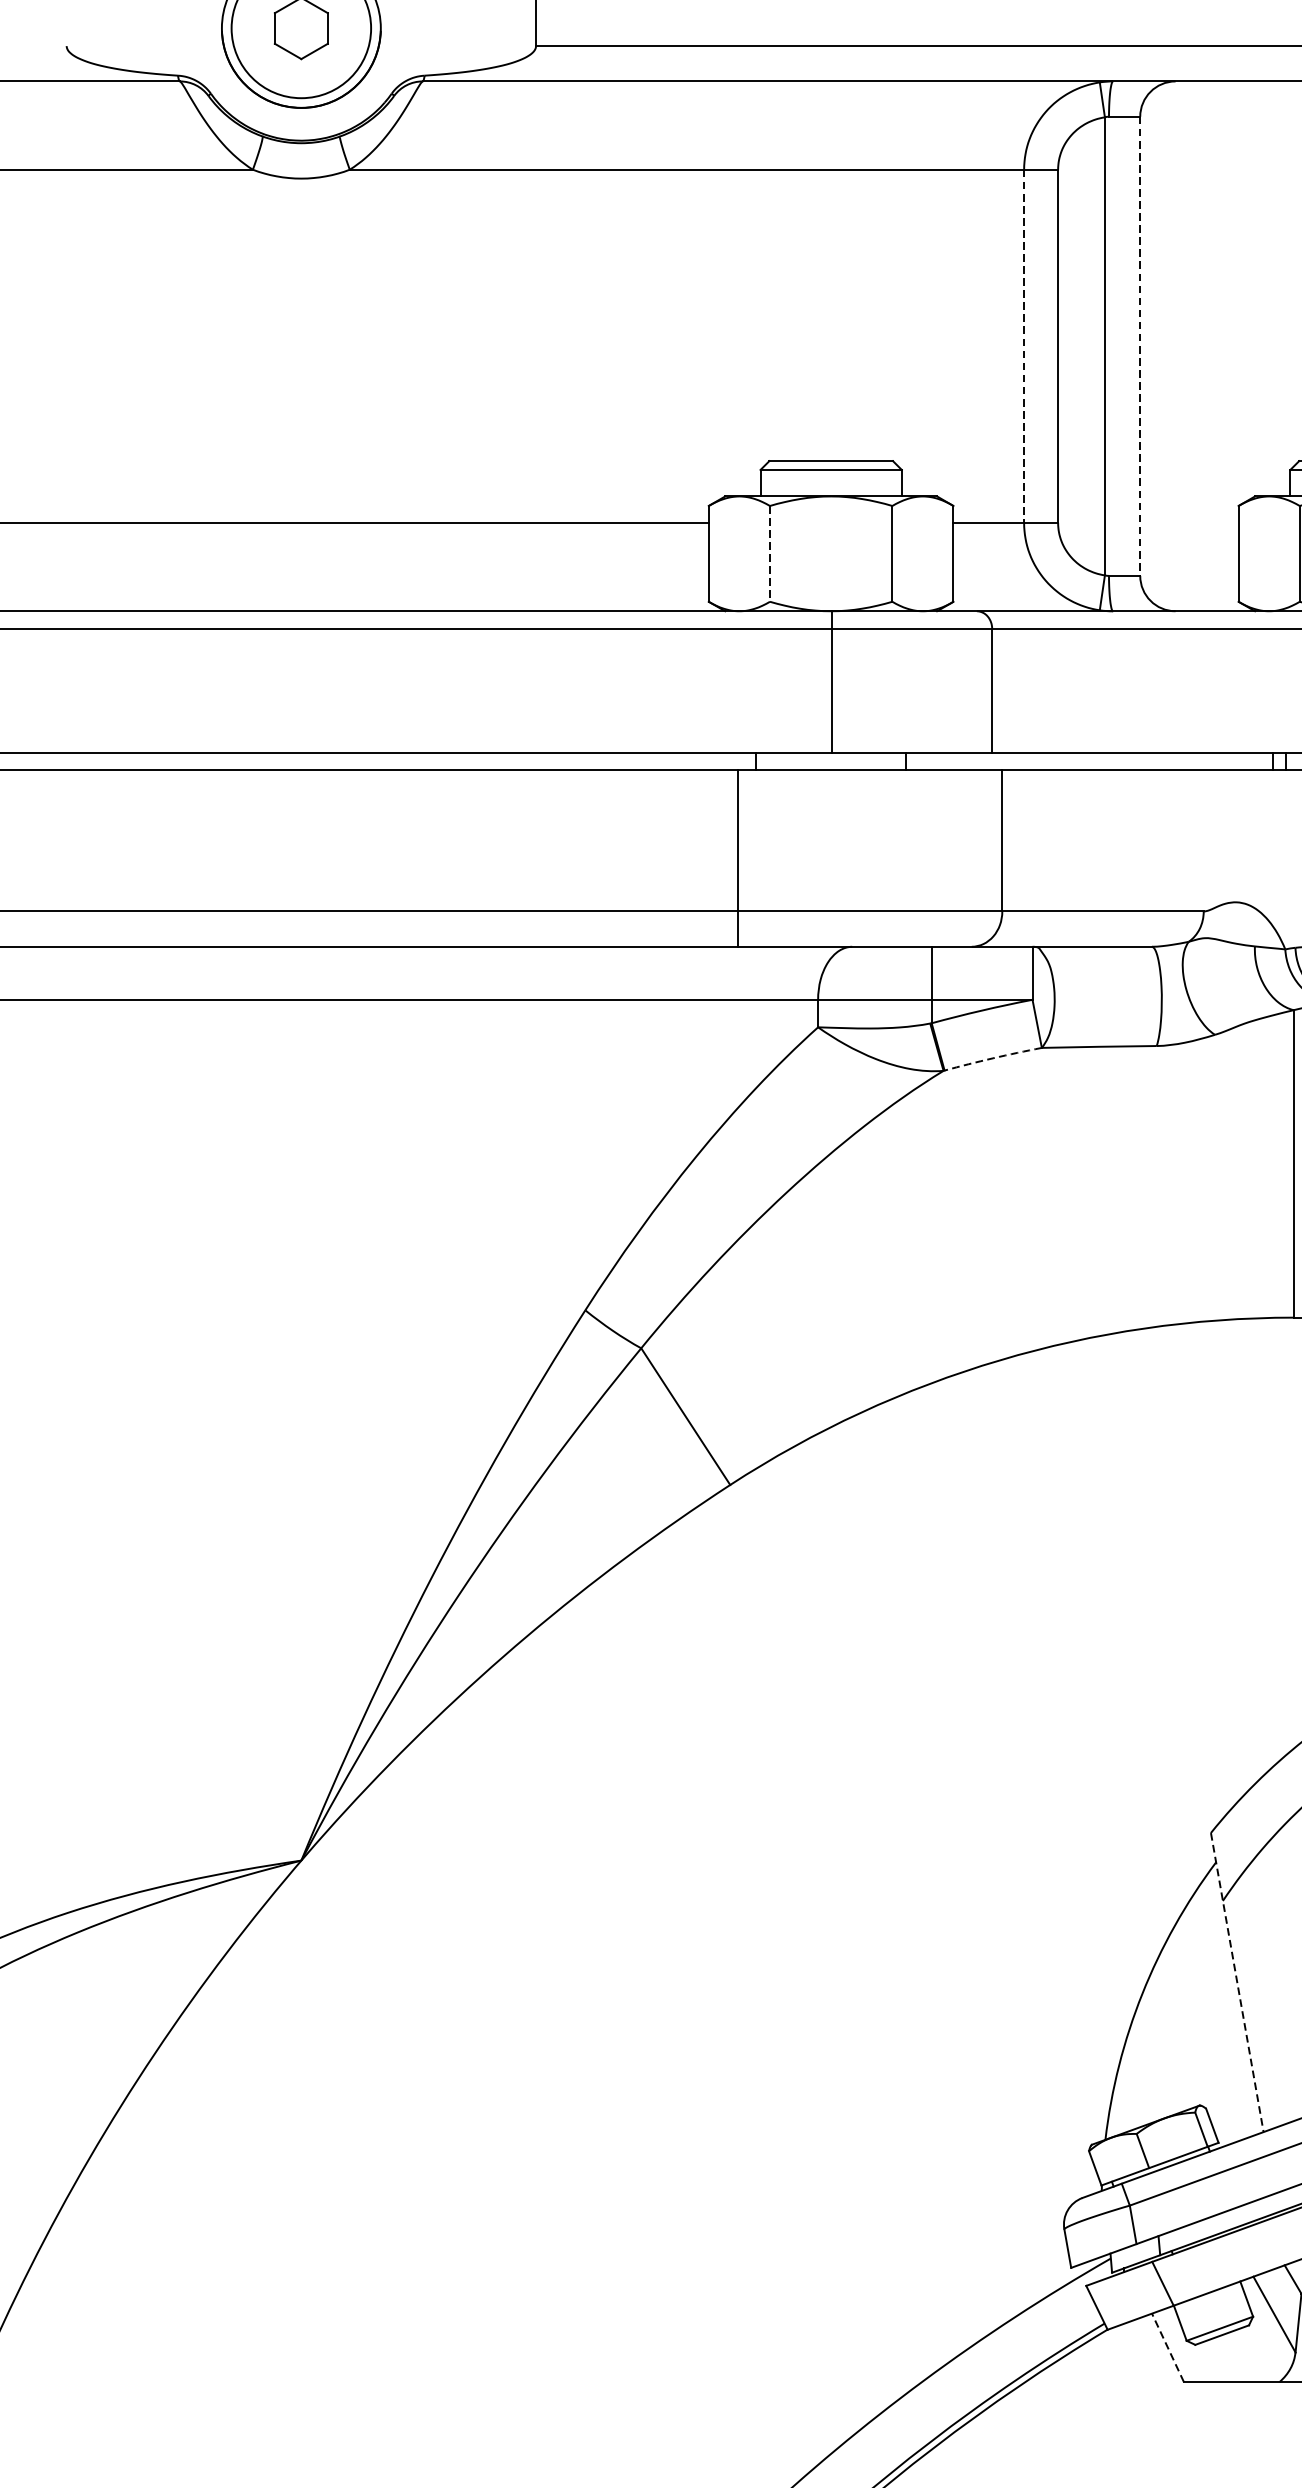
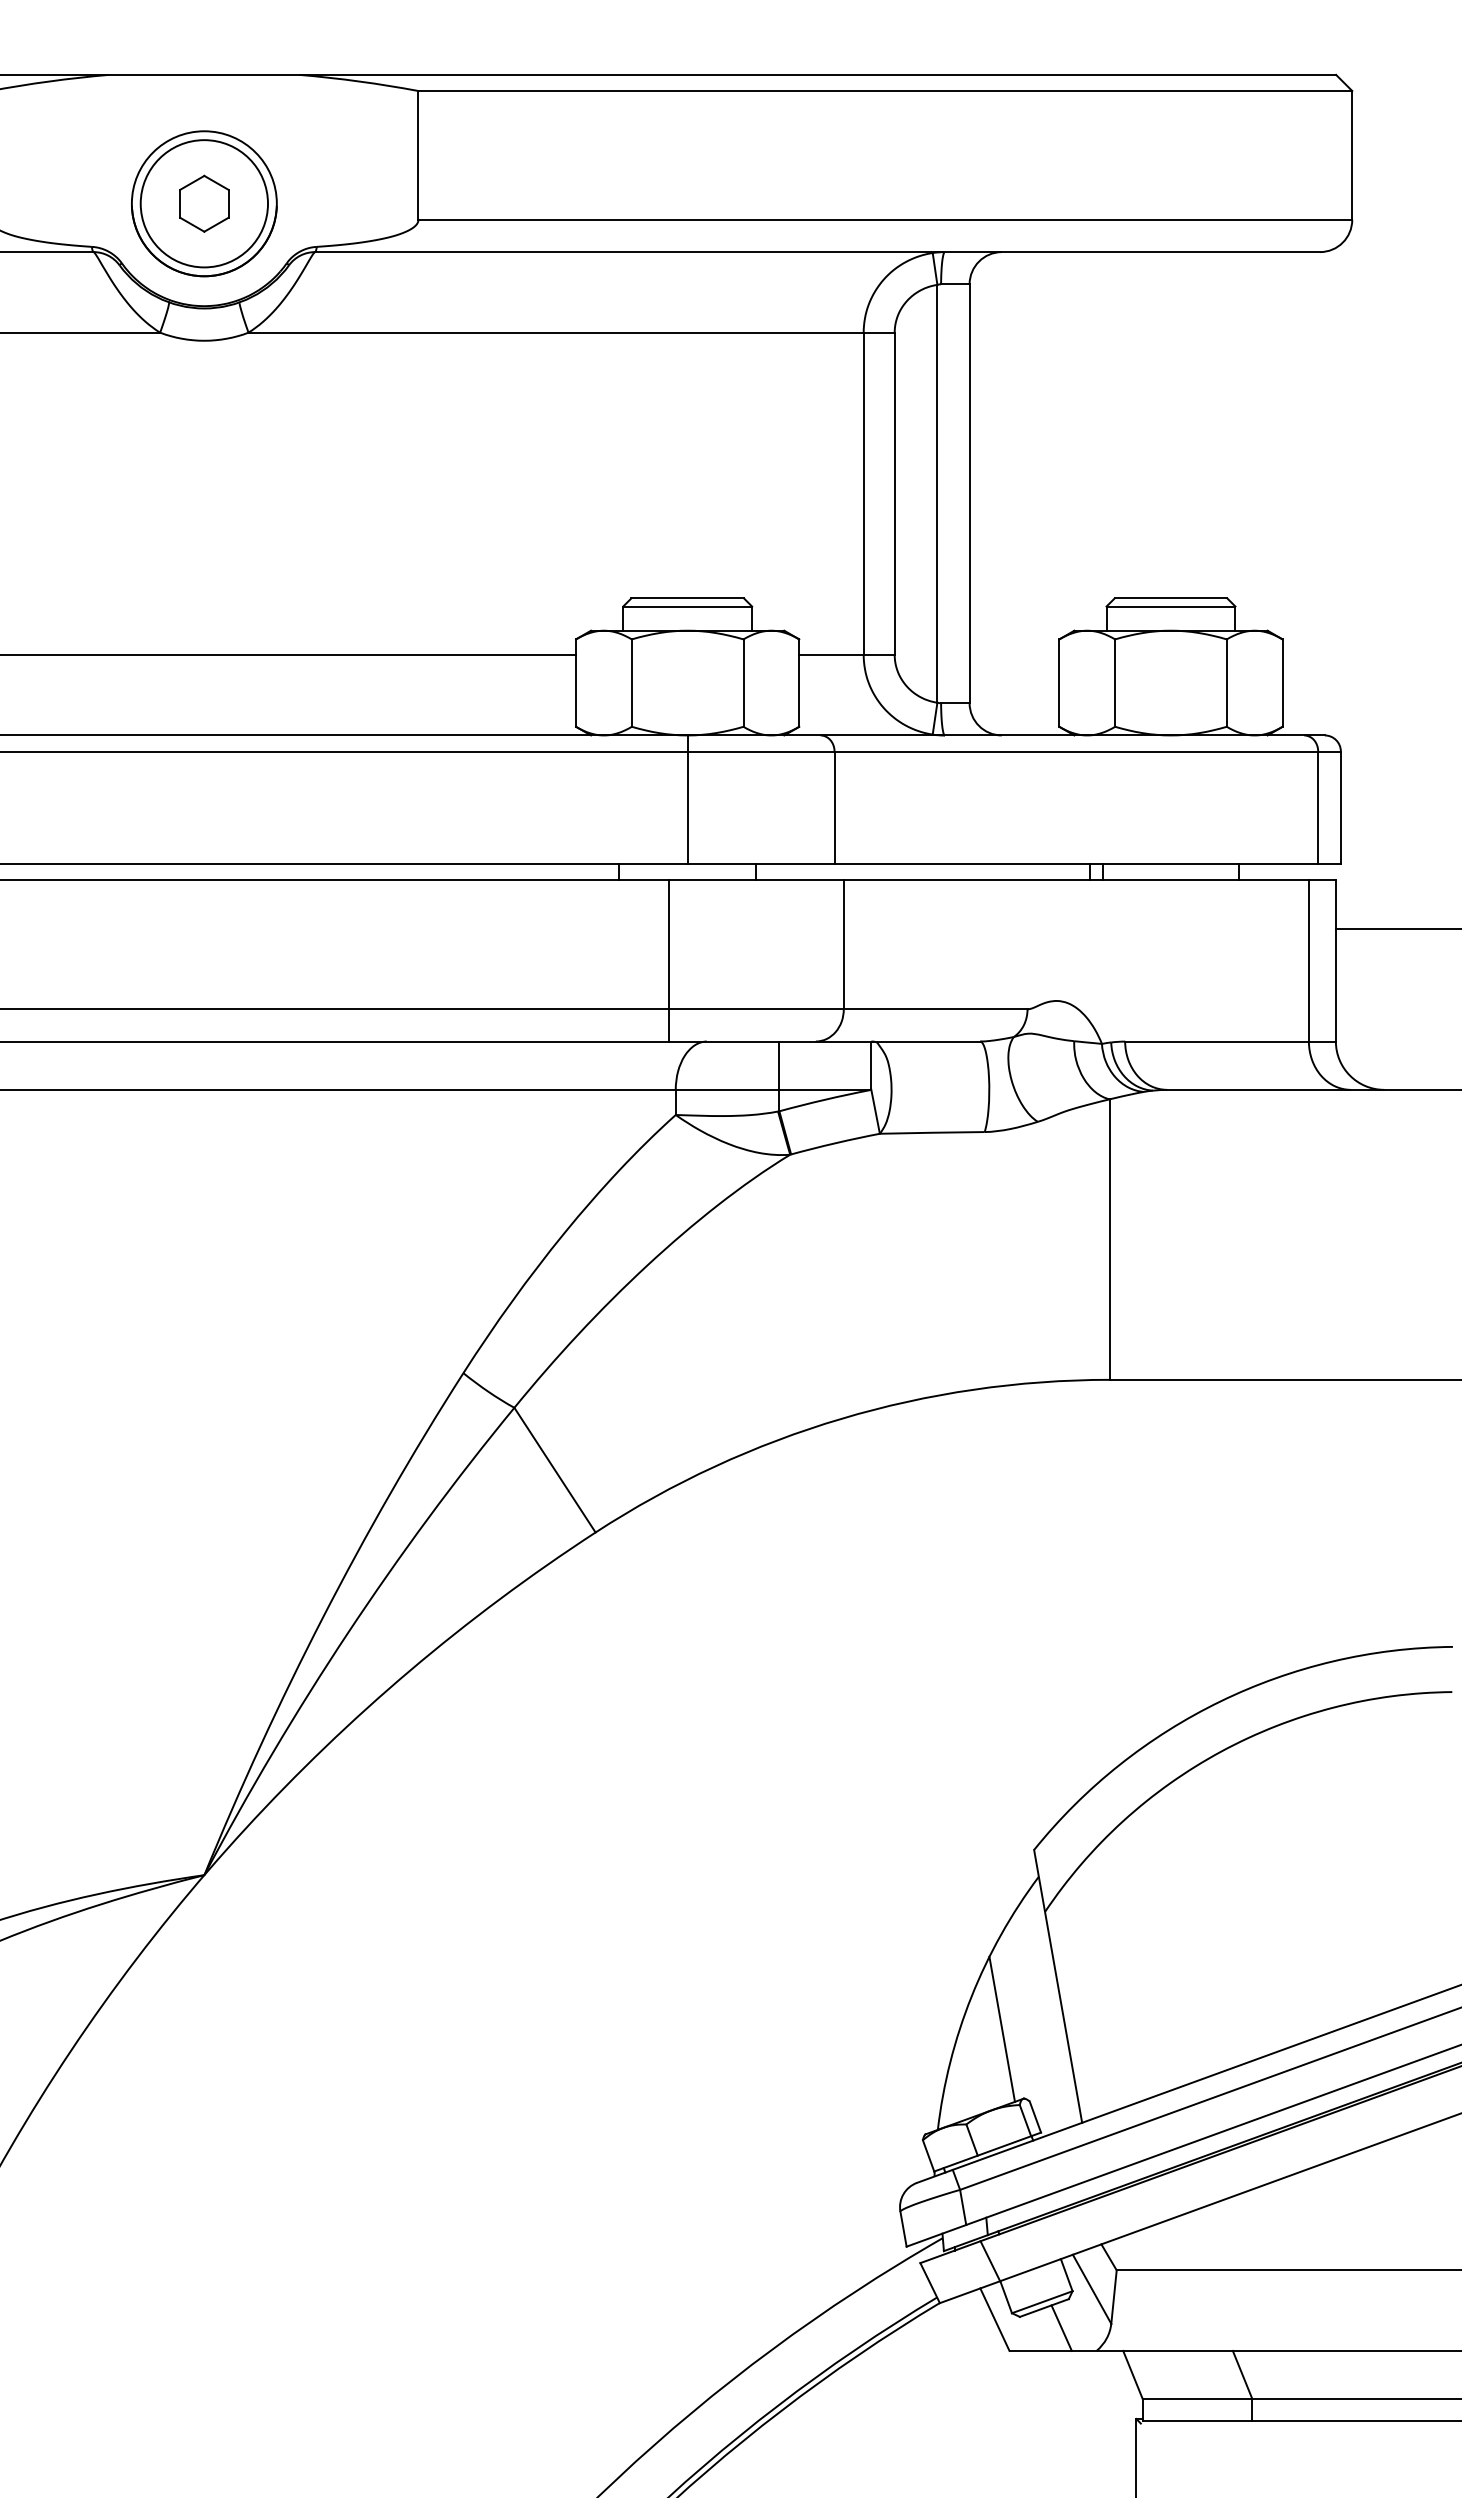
line: (1023, 347) -> (863, 494), dashed -> solid
line: (1140, 347) -> (969, 494), dashed -> solid
line: (769, 554) -> (631, 683), dashed -> solid
line: (737, 857) -> (669, 960), moved
arc: (993, 1058) -> (835, 1143), dashed -> solid
line: (1237, 1982) -> (1058, 1986), dashed -> solid
line: (1175, 2028) -> (1001, 2028), added
line: (1167, 2347) -> (994, 2319), dashed -> solid
line: (1240, 2356) -> (1061, 2327), added

